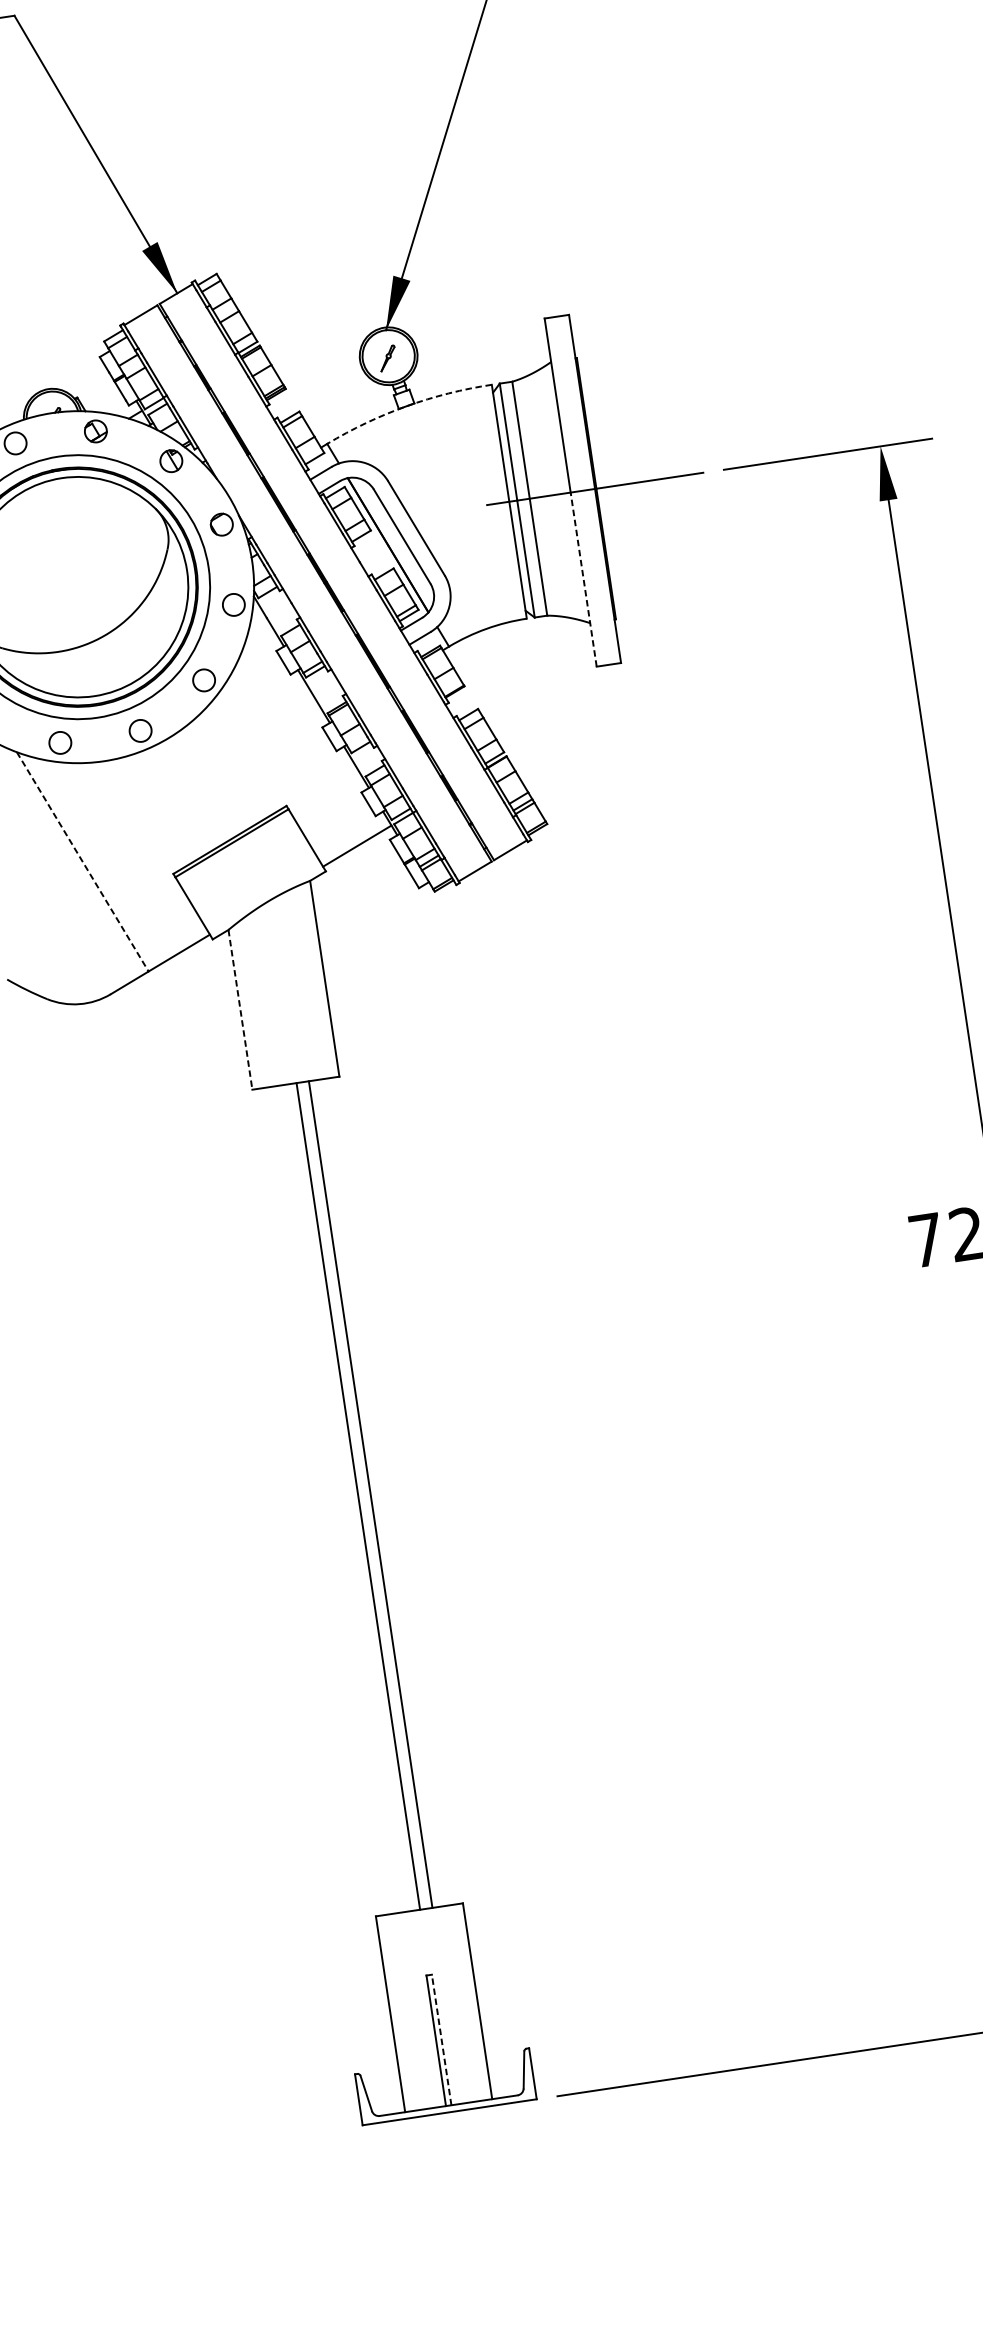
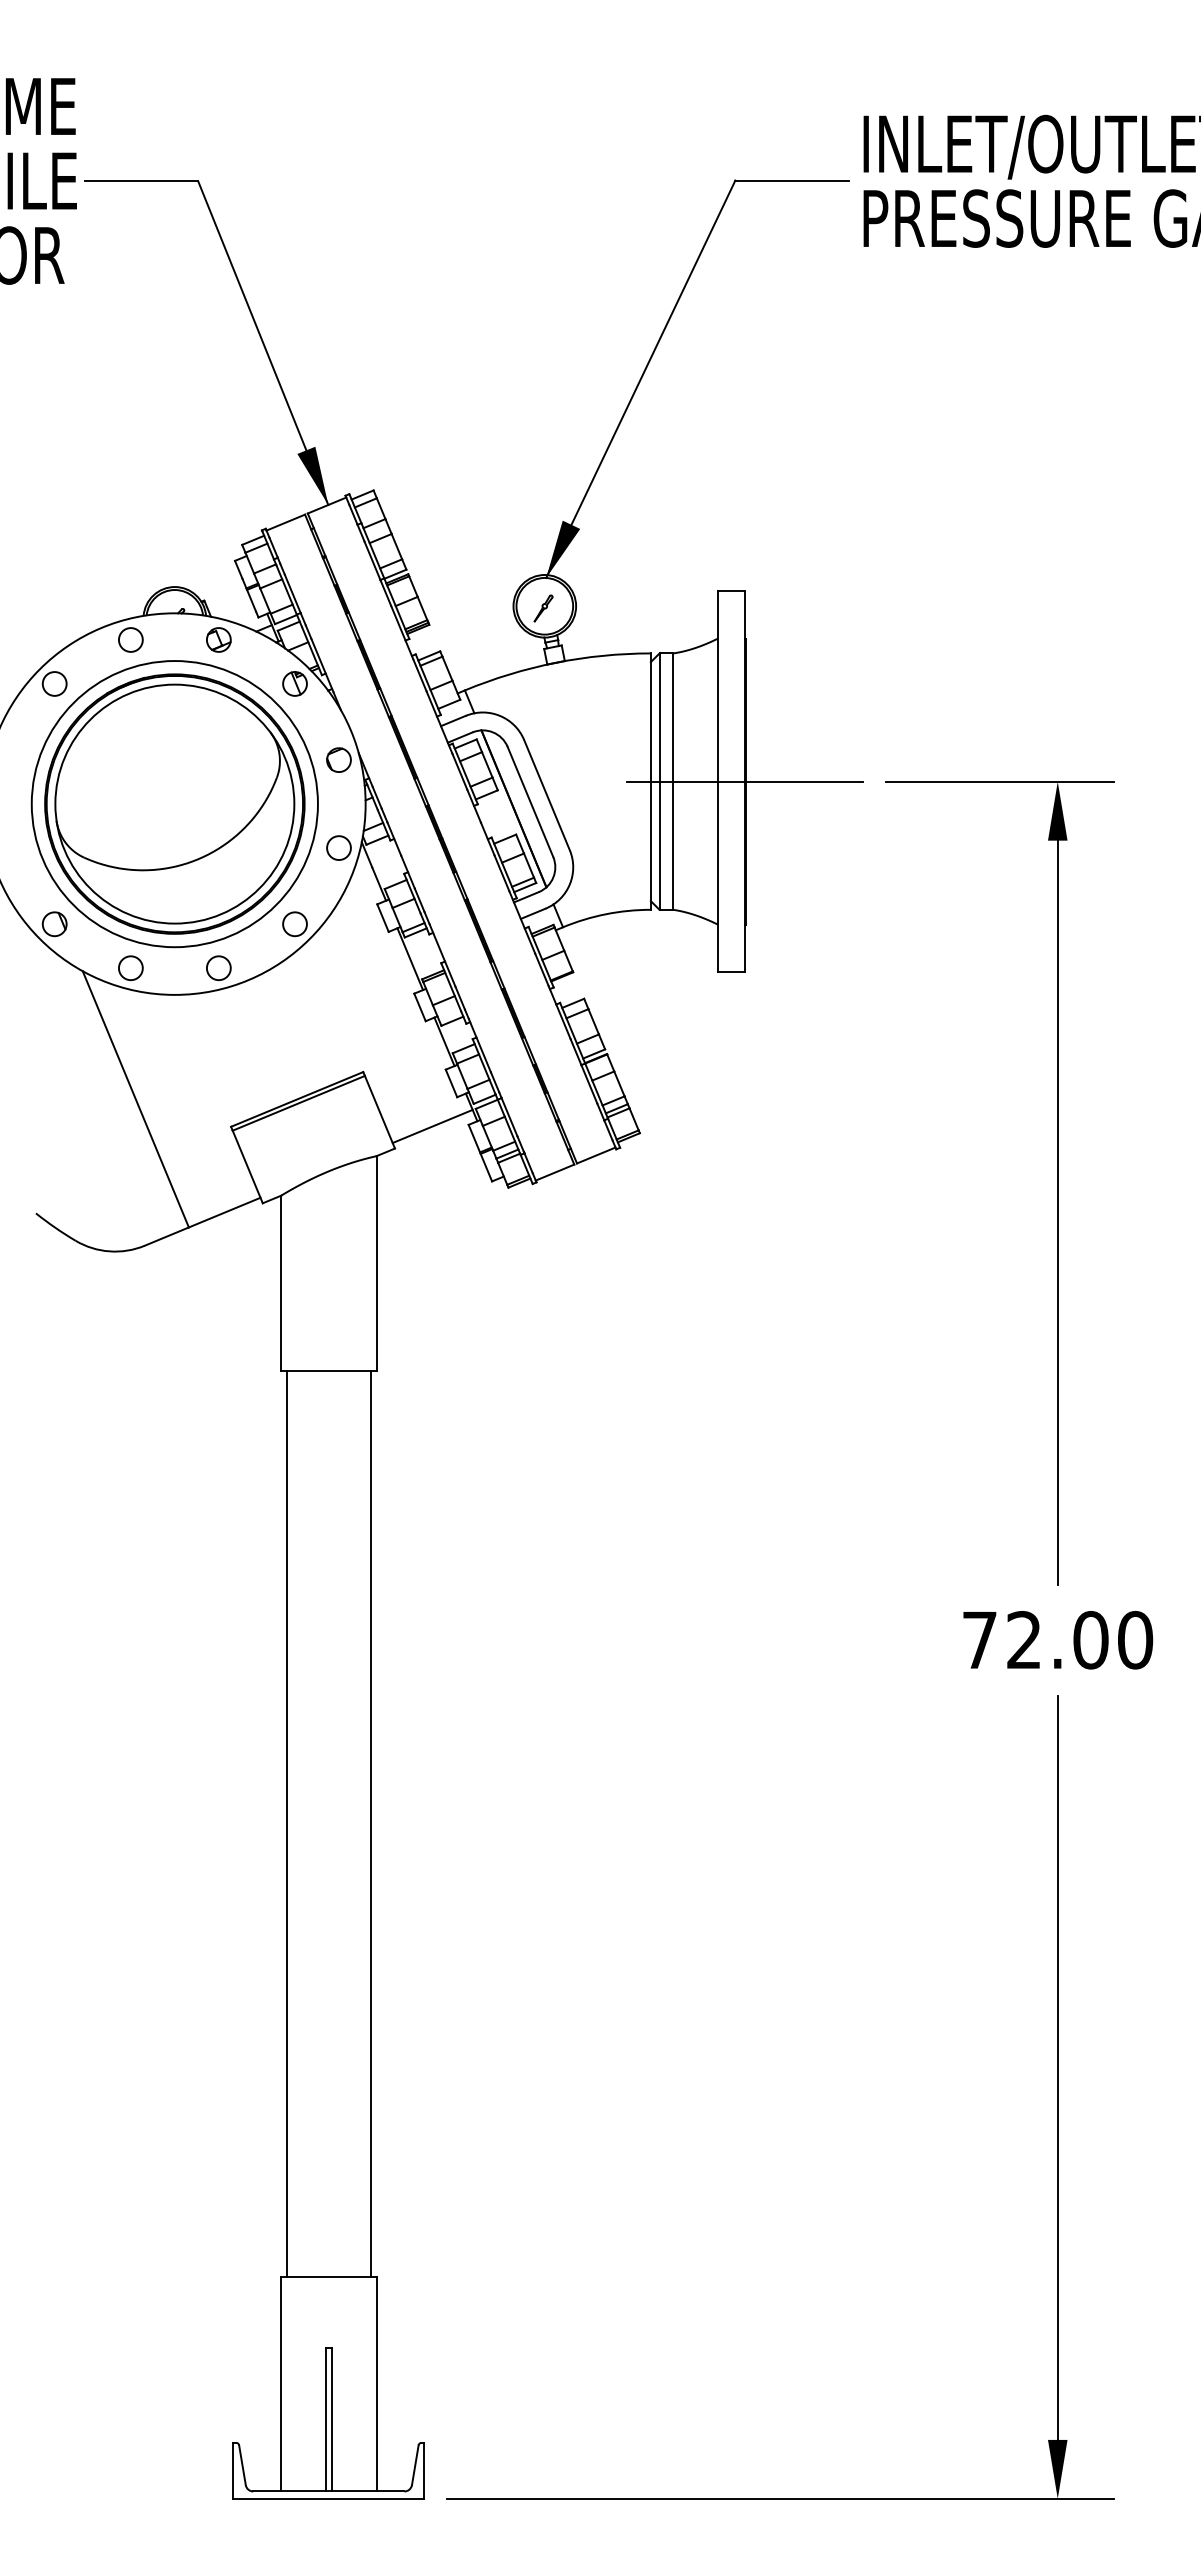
arc: (406, 405) -> (556, 662), dashed -> solid
line: (583, 579) -> (718, 876), dashed -> solid
line: (82, 862) -> (135, 1099), dashed -> solid
line: (240, 1010) -> (281, 1283), dashed -> solid
line: (370, 1494) -> (287, 1823), moved
line: (358, 1496) -> (370, 1823), moved
line: (441, 2039) -> (331, 2419), dashed -> solid

